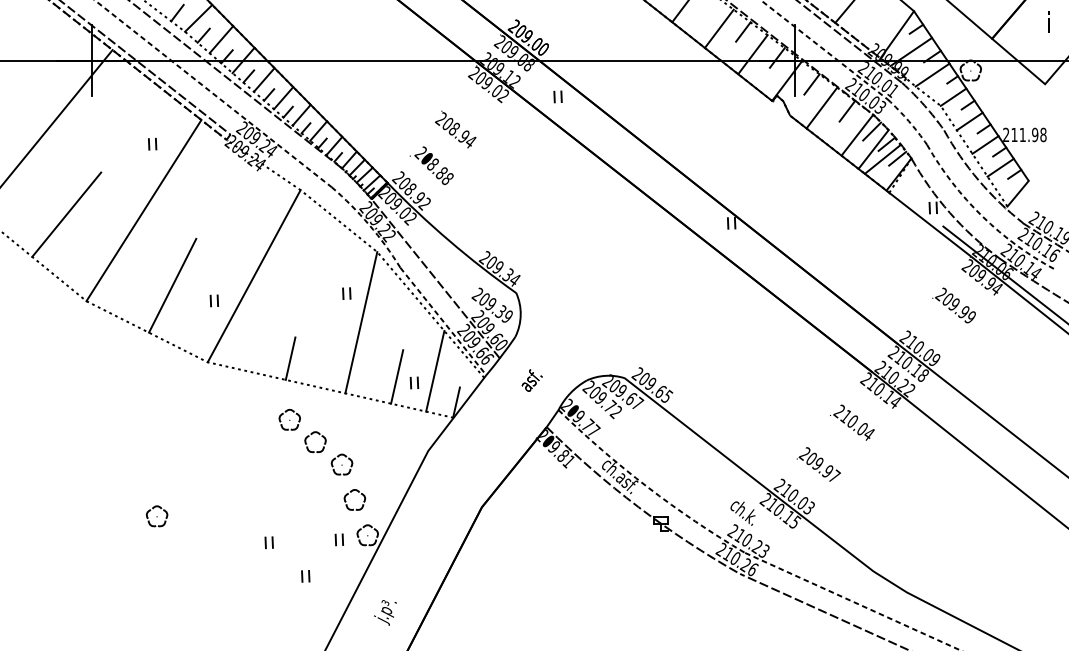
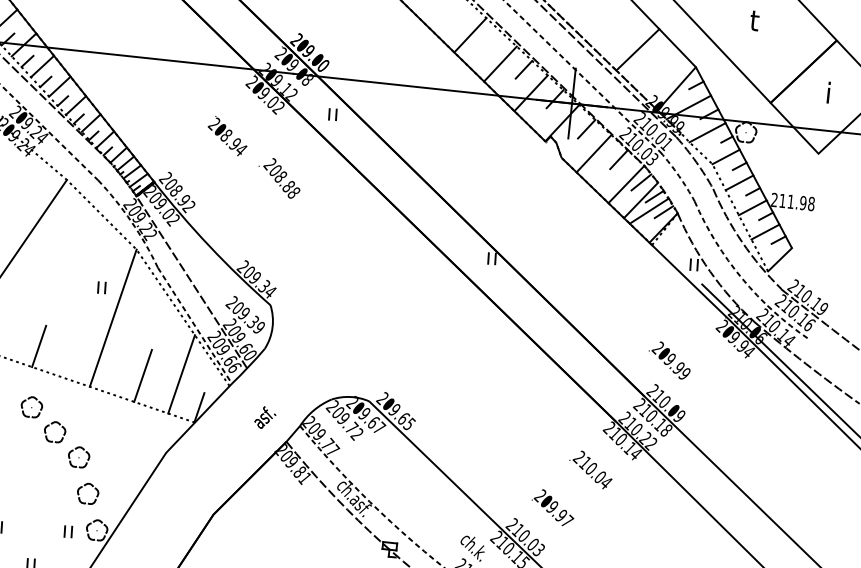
text: (431, 165) -> (279, 177), moved
text: (953, 305) -> (669, 360), moved
text: (531, 380) -> (264, 417), moved
part: (414, 382) -> (159, 383), removed

